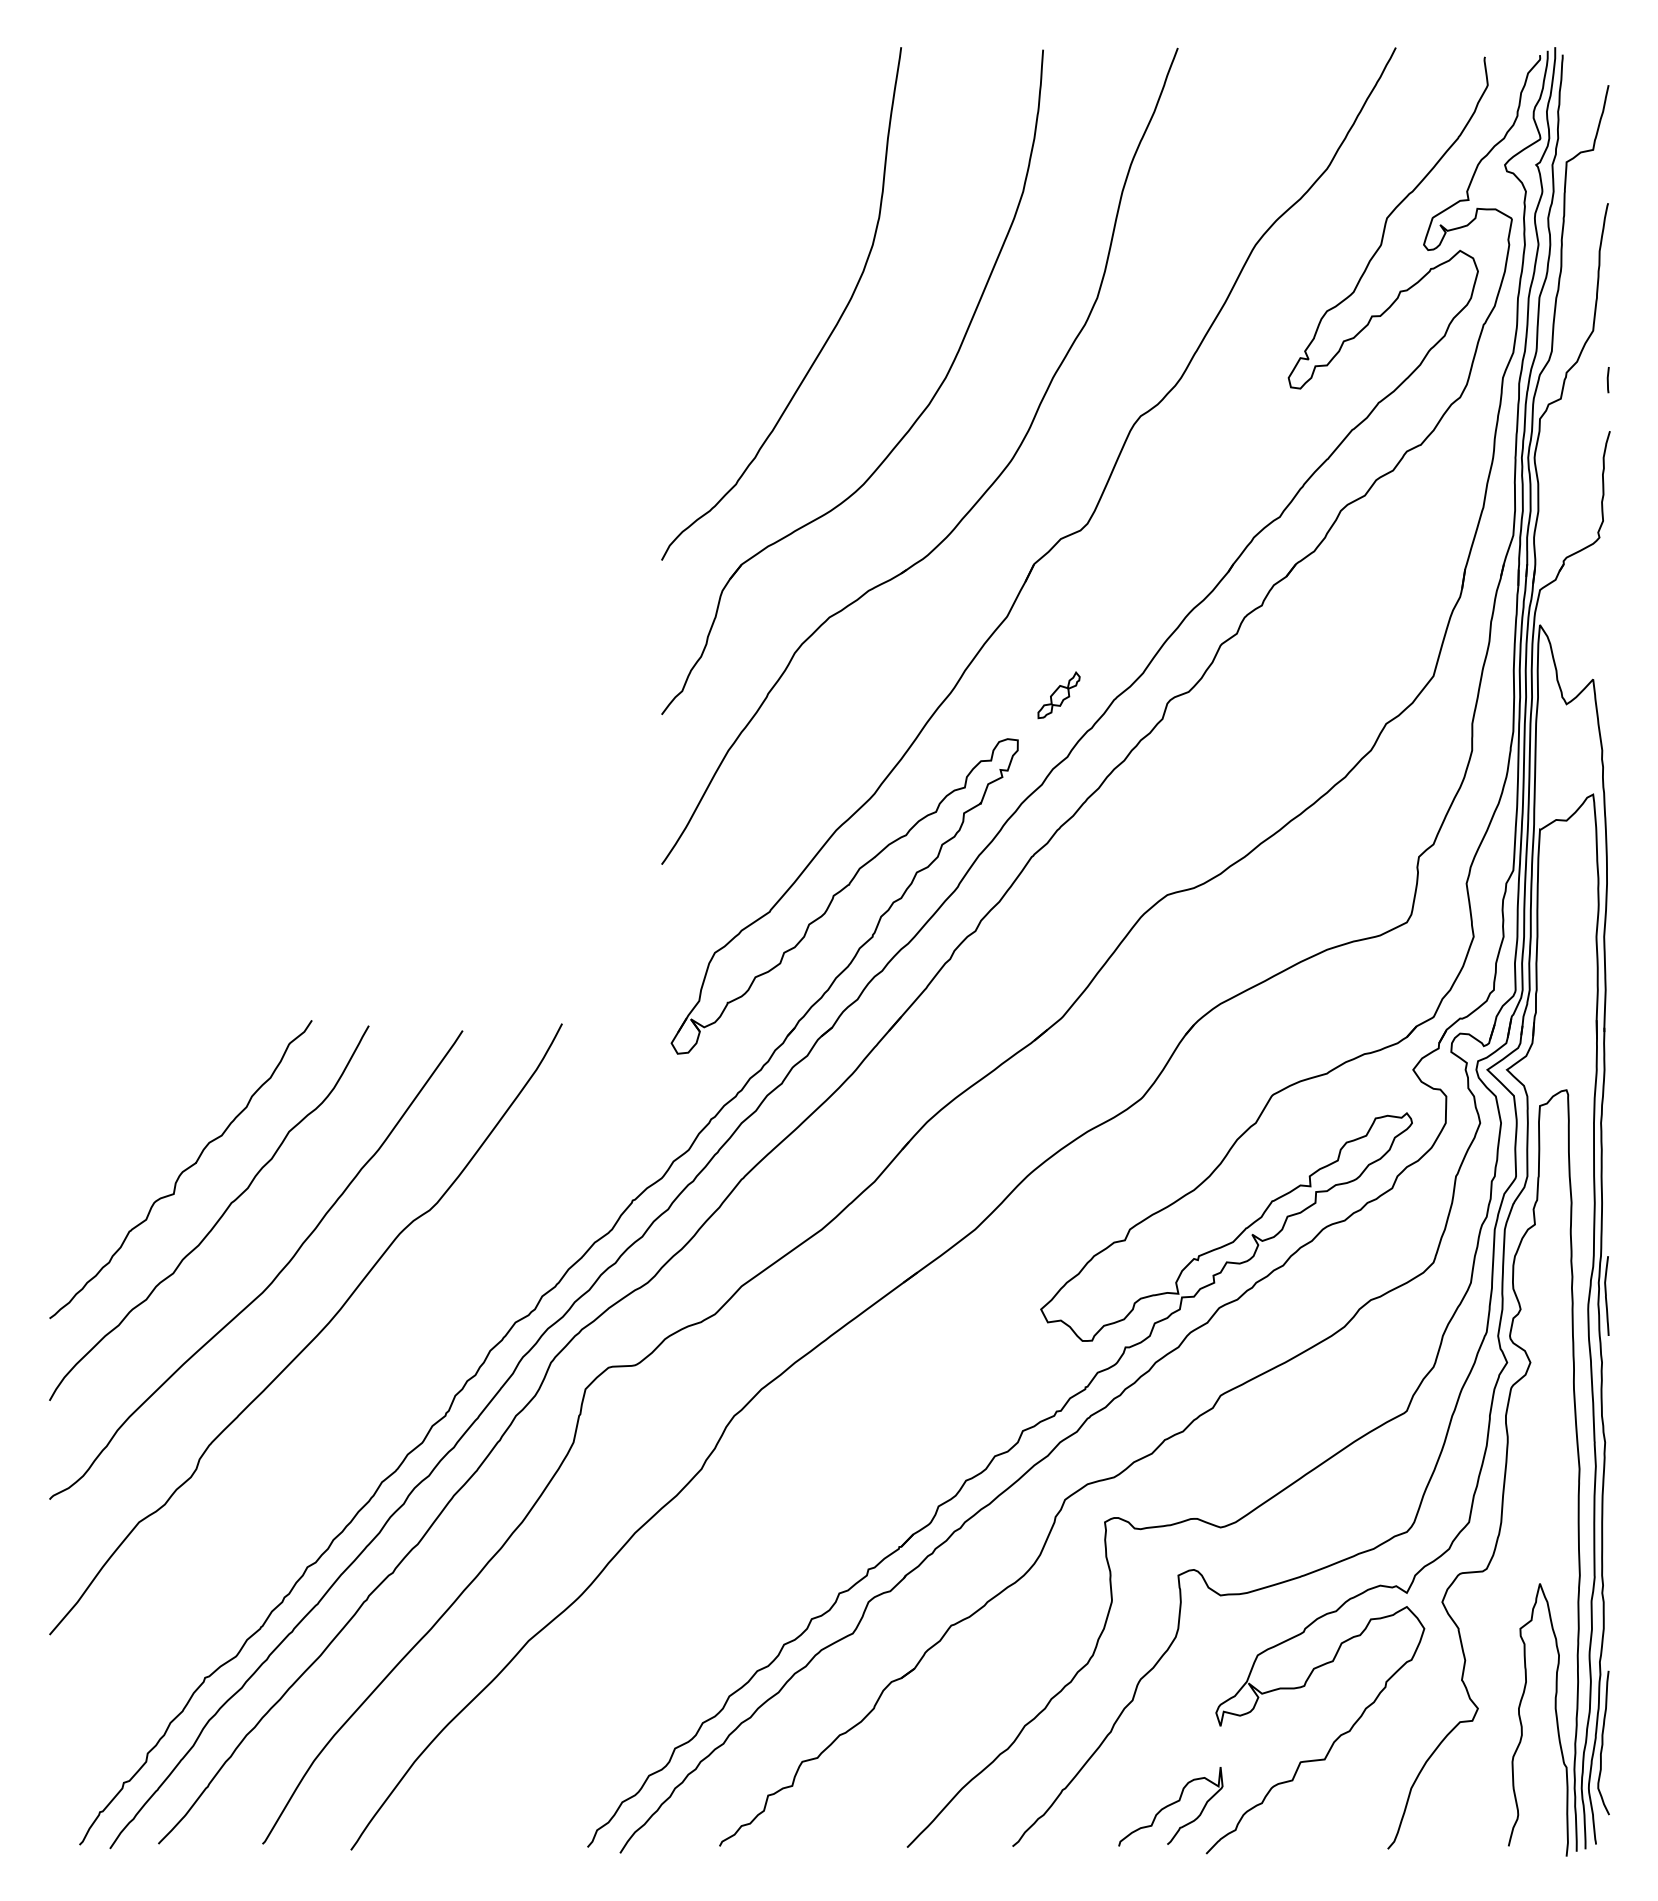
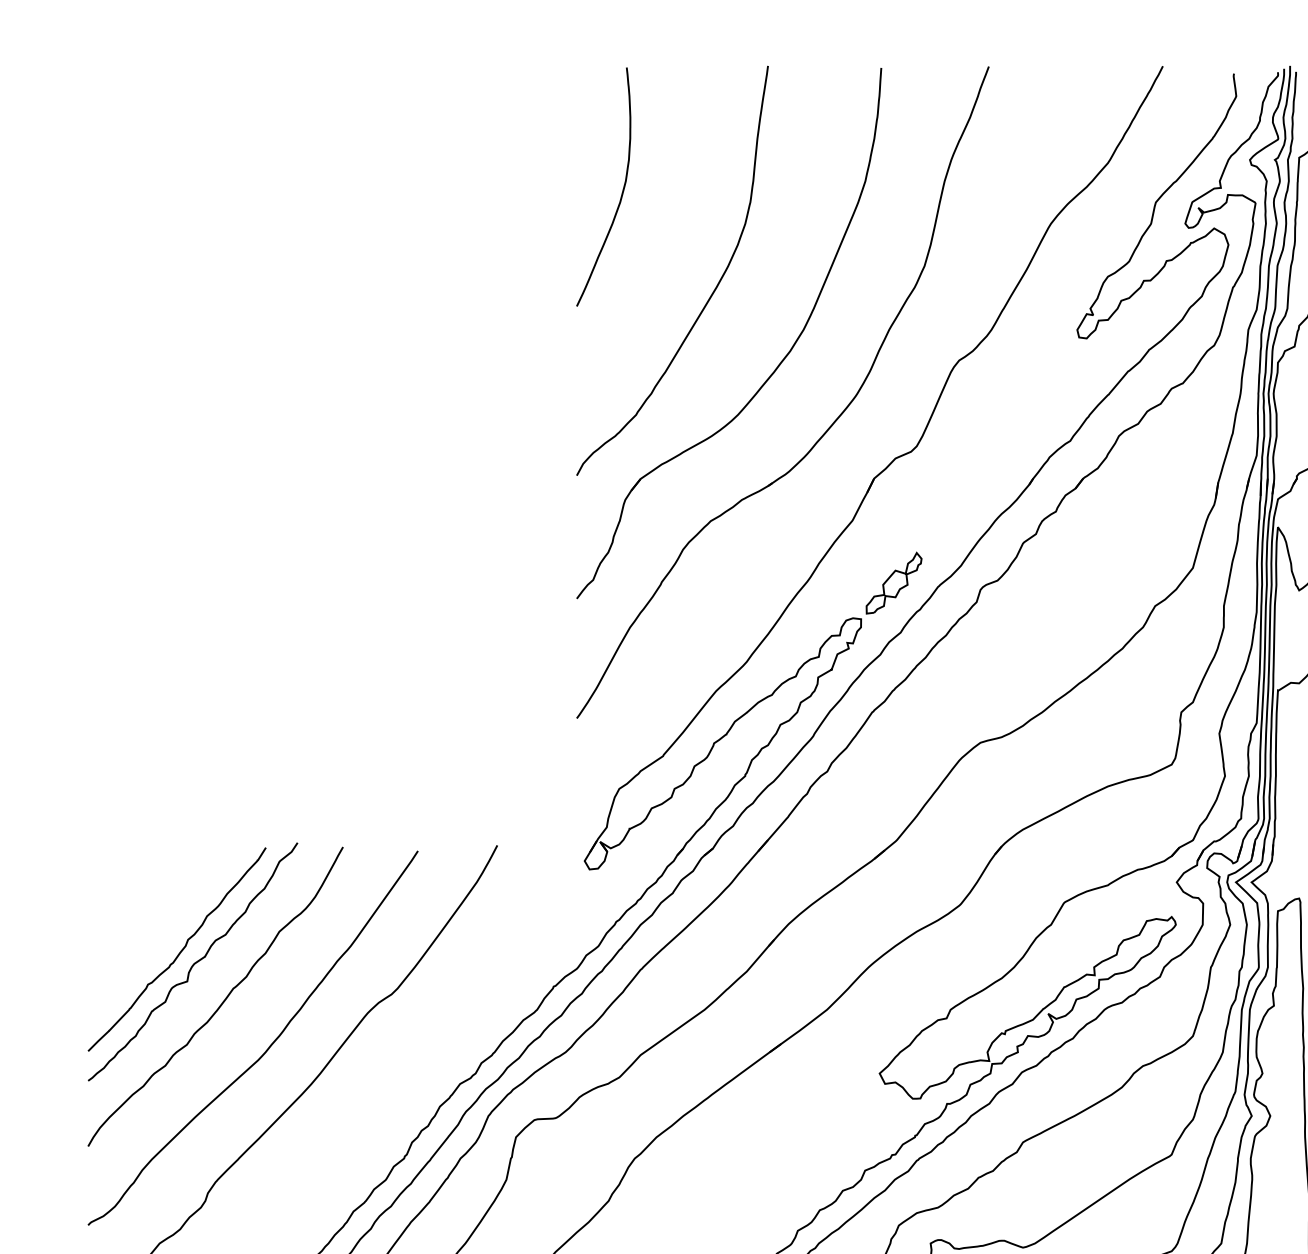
curve: (718, 204) -> (622, 191), added
part: (1058, 695) -> (893, 583), size x1.67
curve: (165, 1155) -> (180, 950), added

